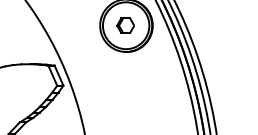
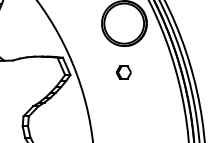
part: (125, 25) -> (123, 72), moved

